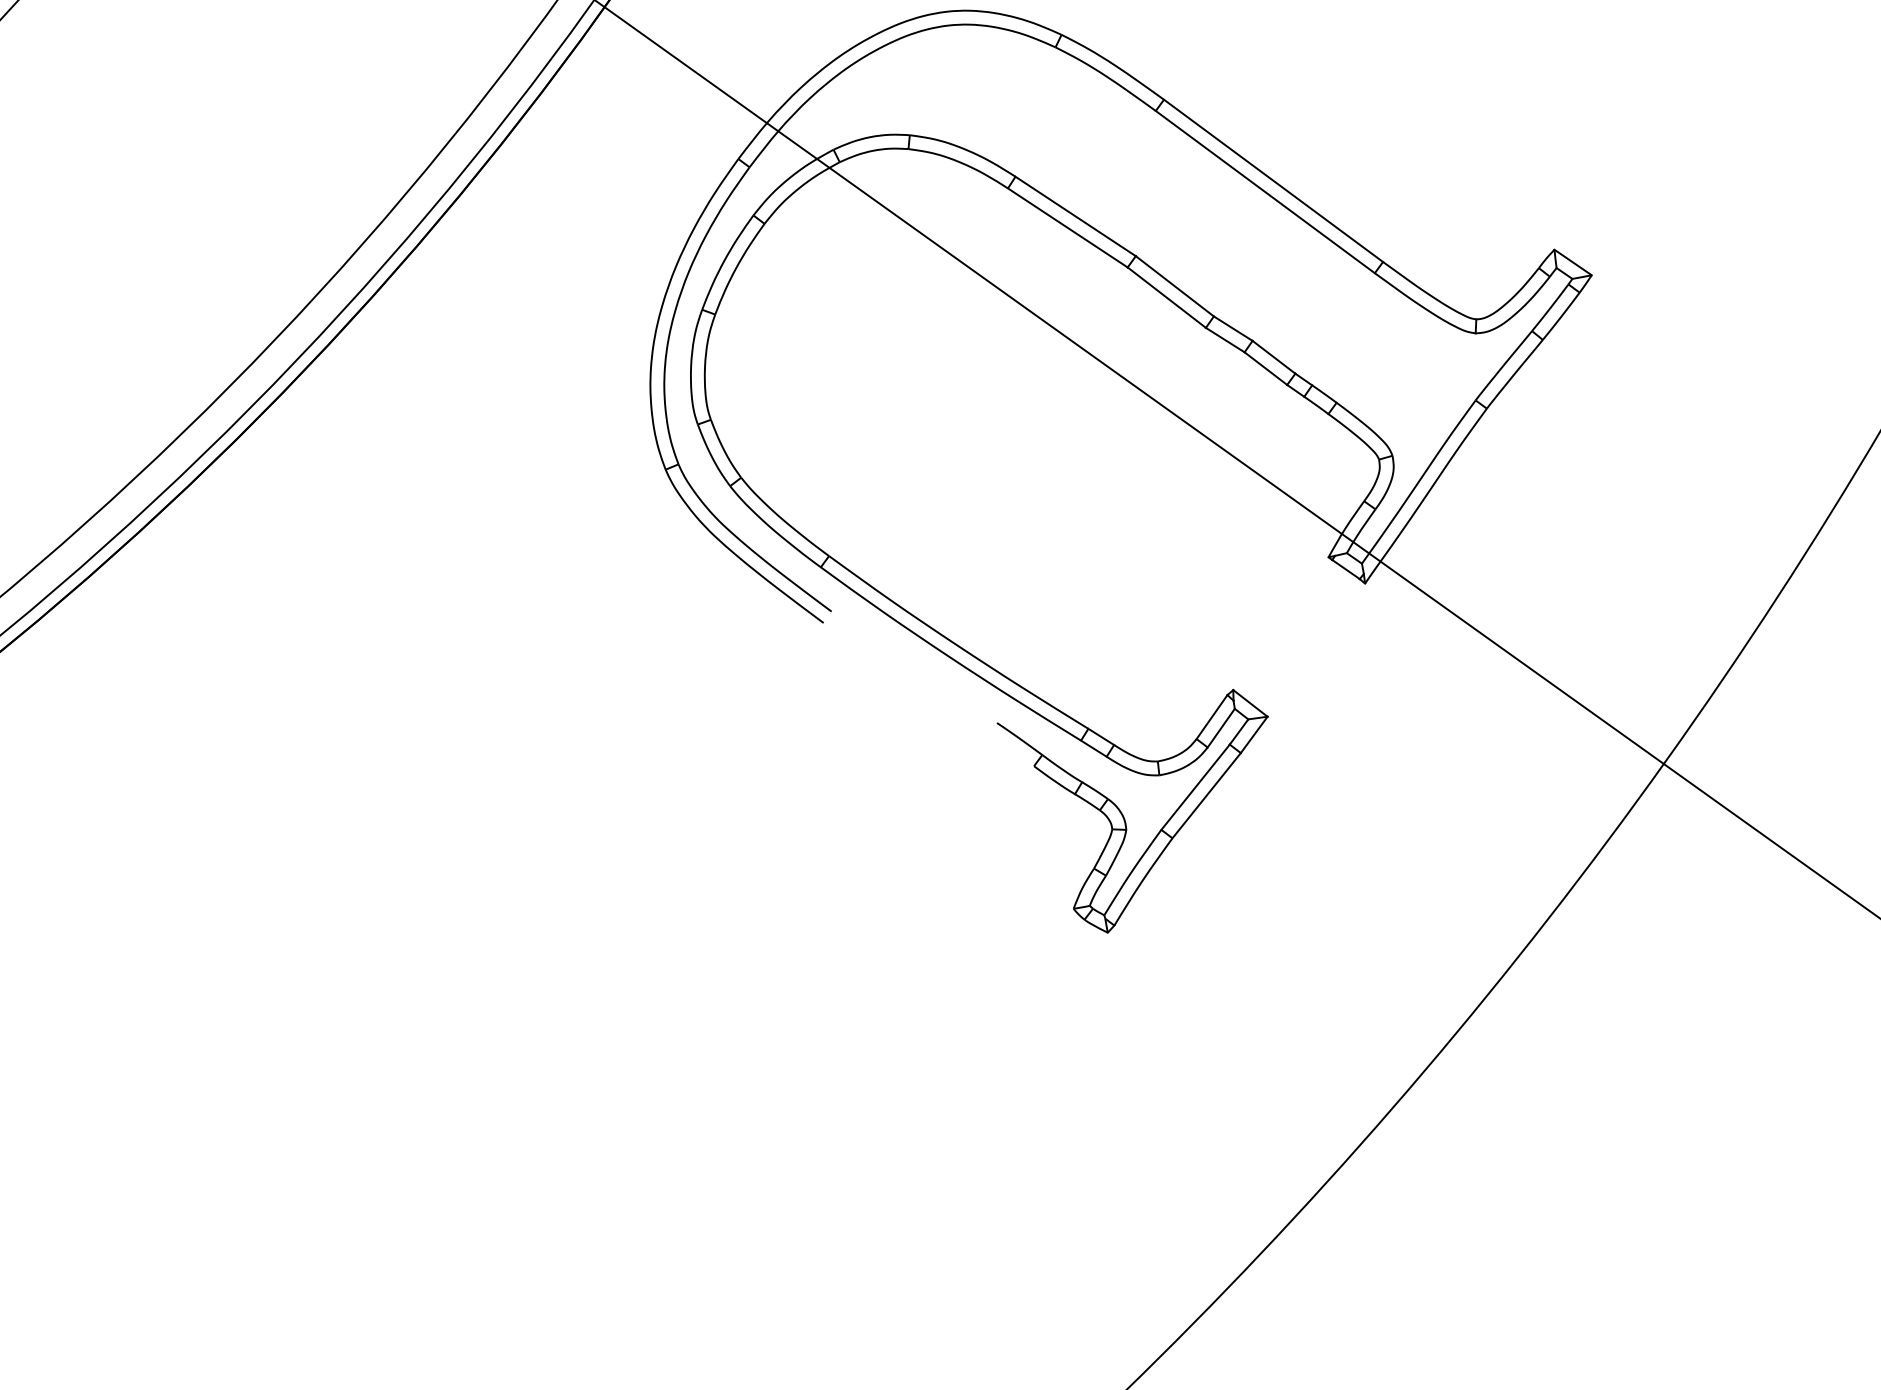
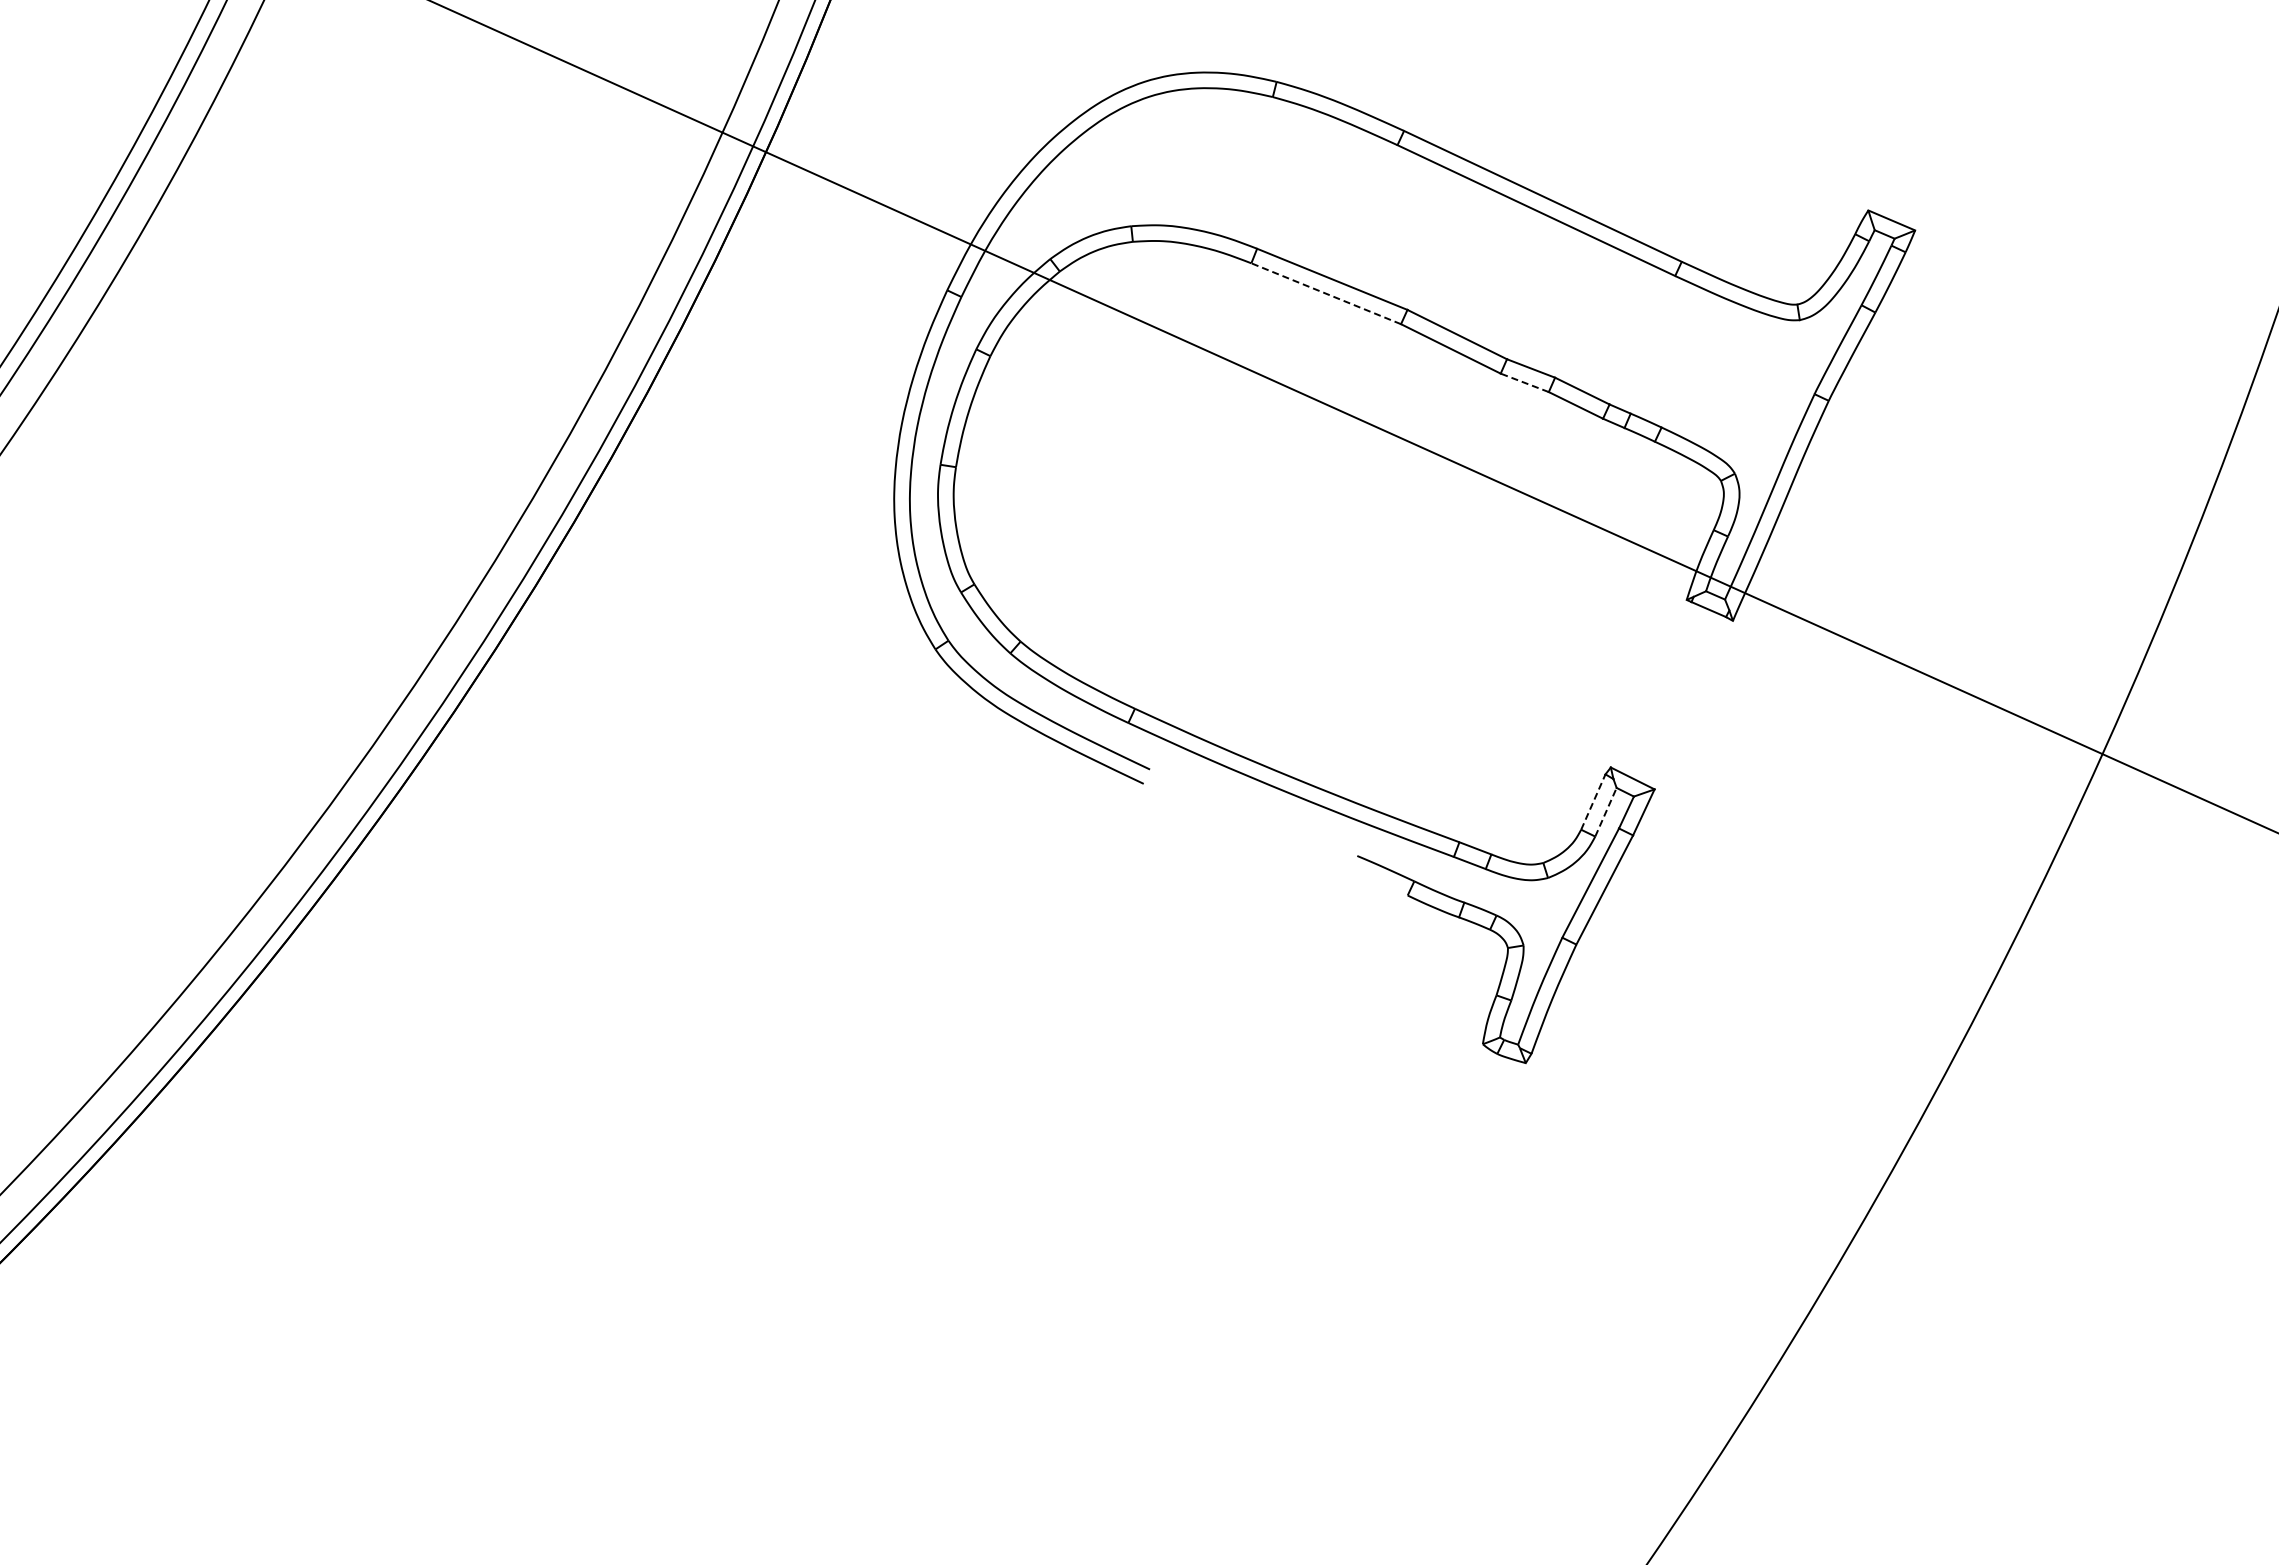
line: (1068, 227) -> (1326, 293), solid -> dashed
line: (1225, 339) -> (1524, 382), solid -> dashed
line: (1212, 716) -> (1593, 801), solid -> dashed
line: (1220, 728) -> (1605, 812), solid -> dashed

